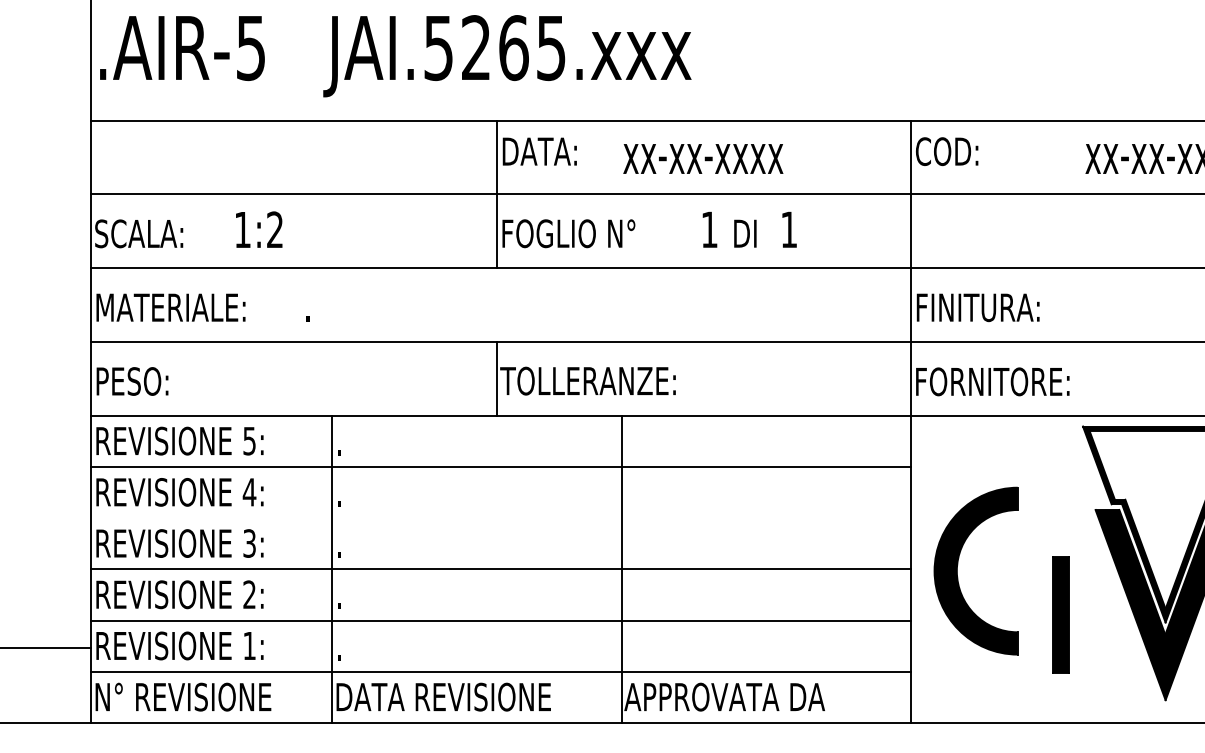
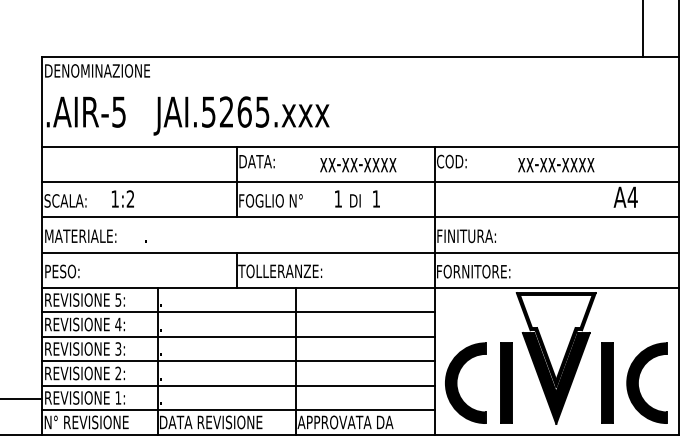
text: (703, 159) -> (358, 165), moved
line: (500, 517) -> (238, 336), added
part: (958, 569) -> (457, 382), moved
part: (1061, 613) -> (506, 382), size x1.43

